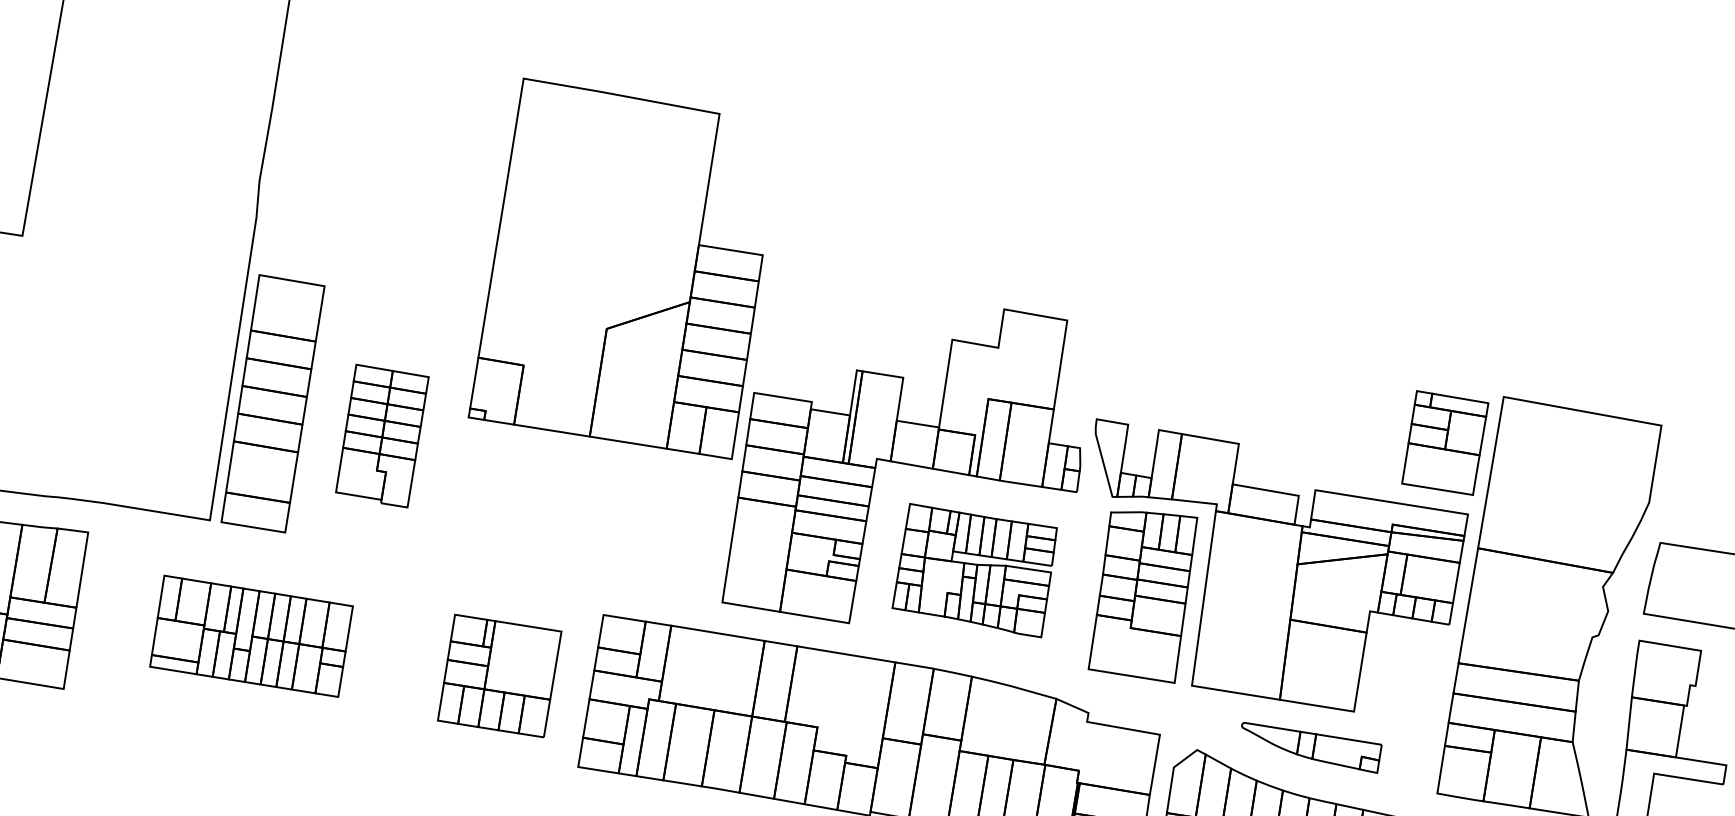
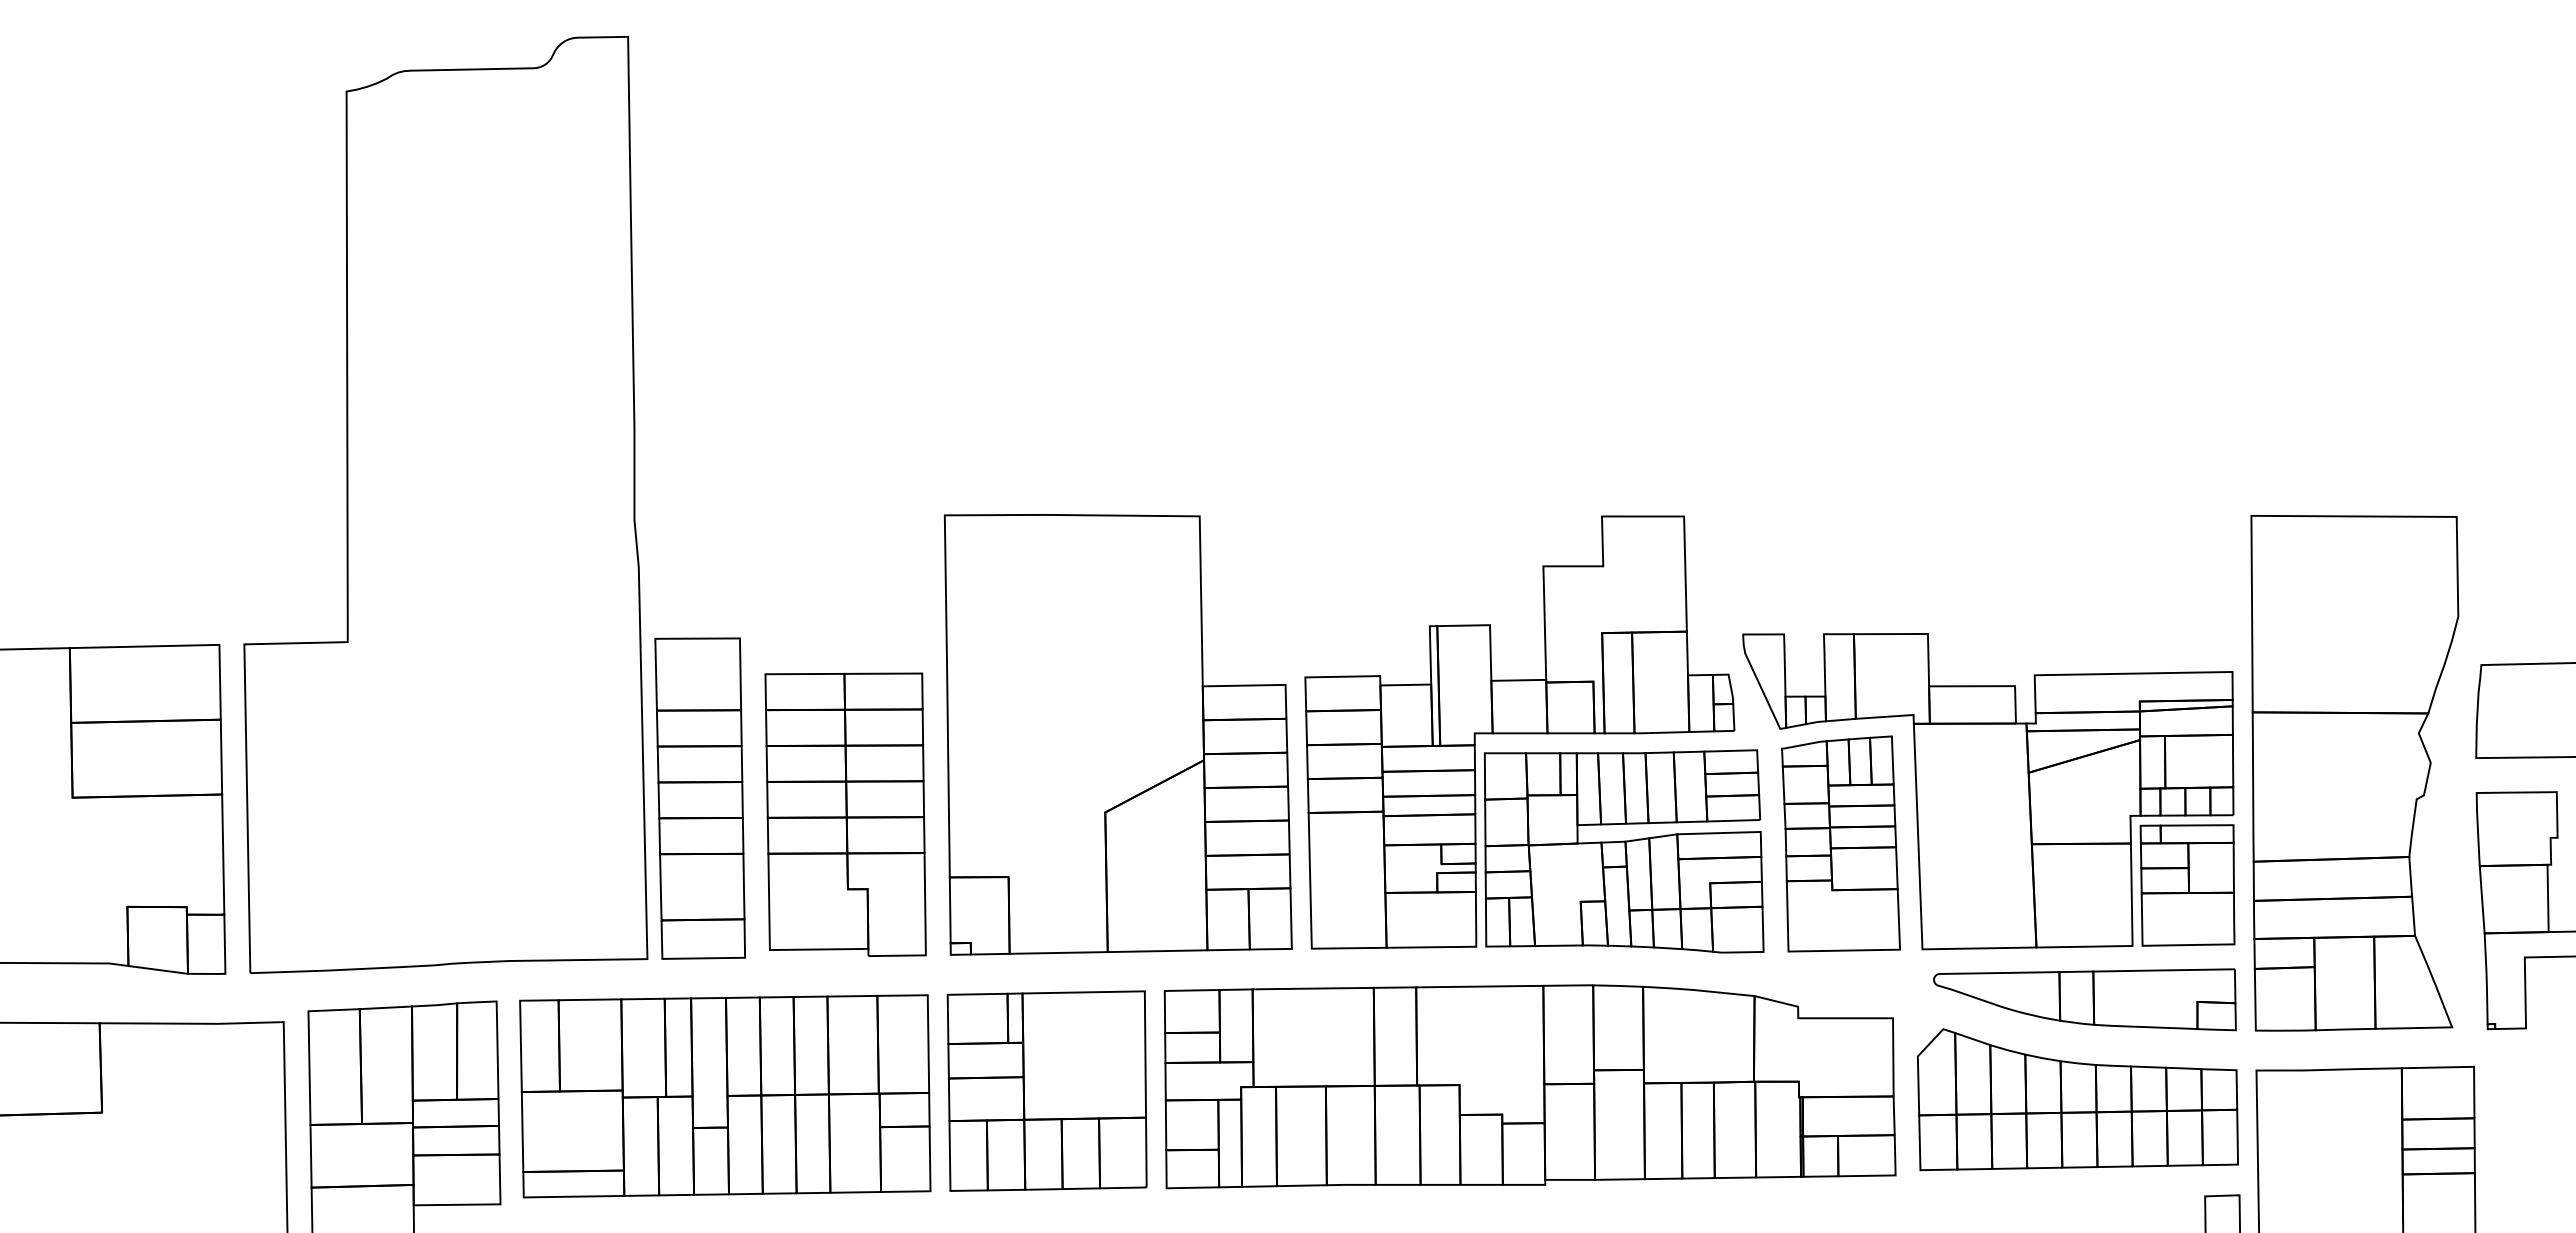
part: (626, 270) -> (1117, 734), moved
part: (381, 435) -> (845, 814), size x1.67
part: (1444, 443) -> (2187, 885), moved
part: (975, 569) -> (1623, 851), size x1.43
part: (251, 636) -> (725, 1096), size x1.67
part: (499, 675) -> (1046, 1090), size x1.43
part: (1309, 746) -> (2084, 999), size x1.67

